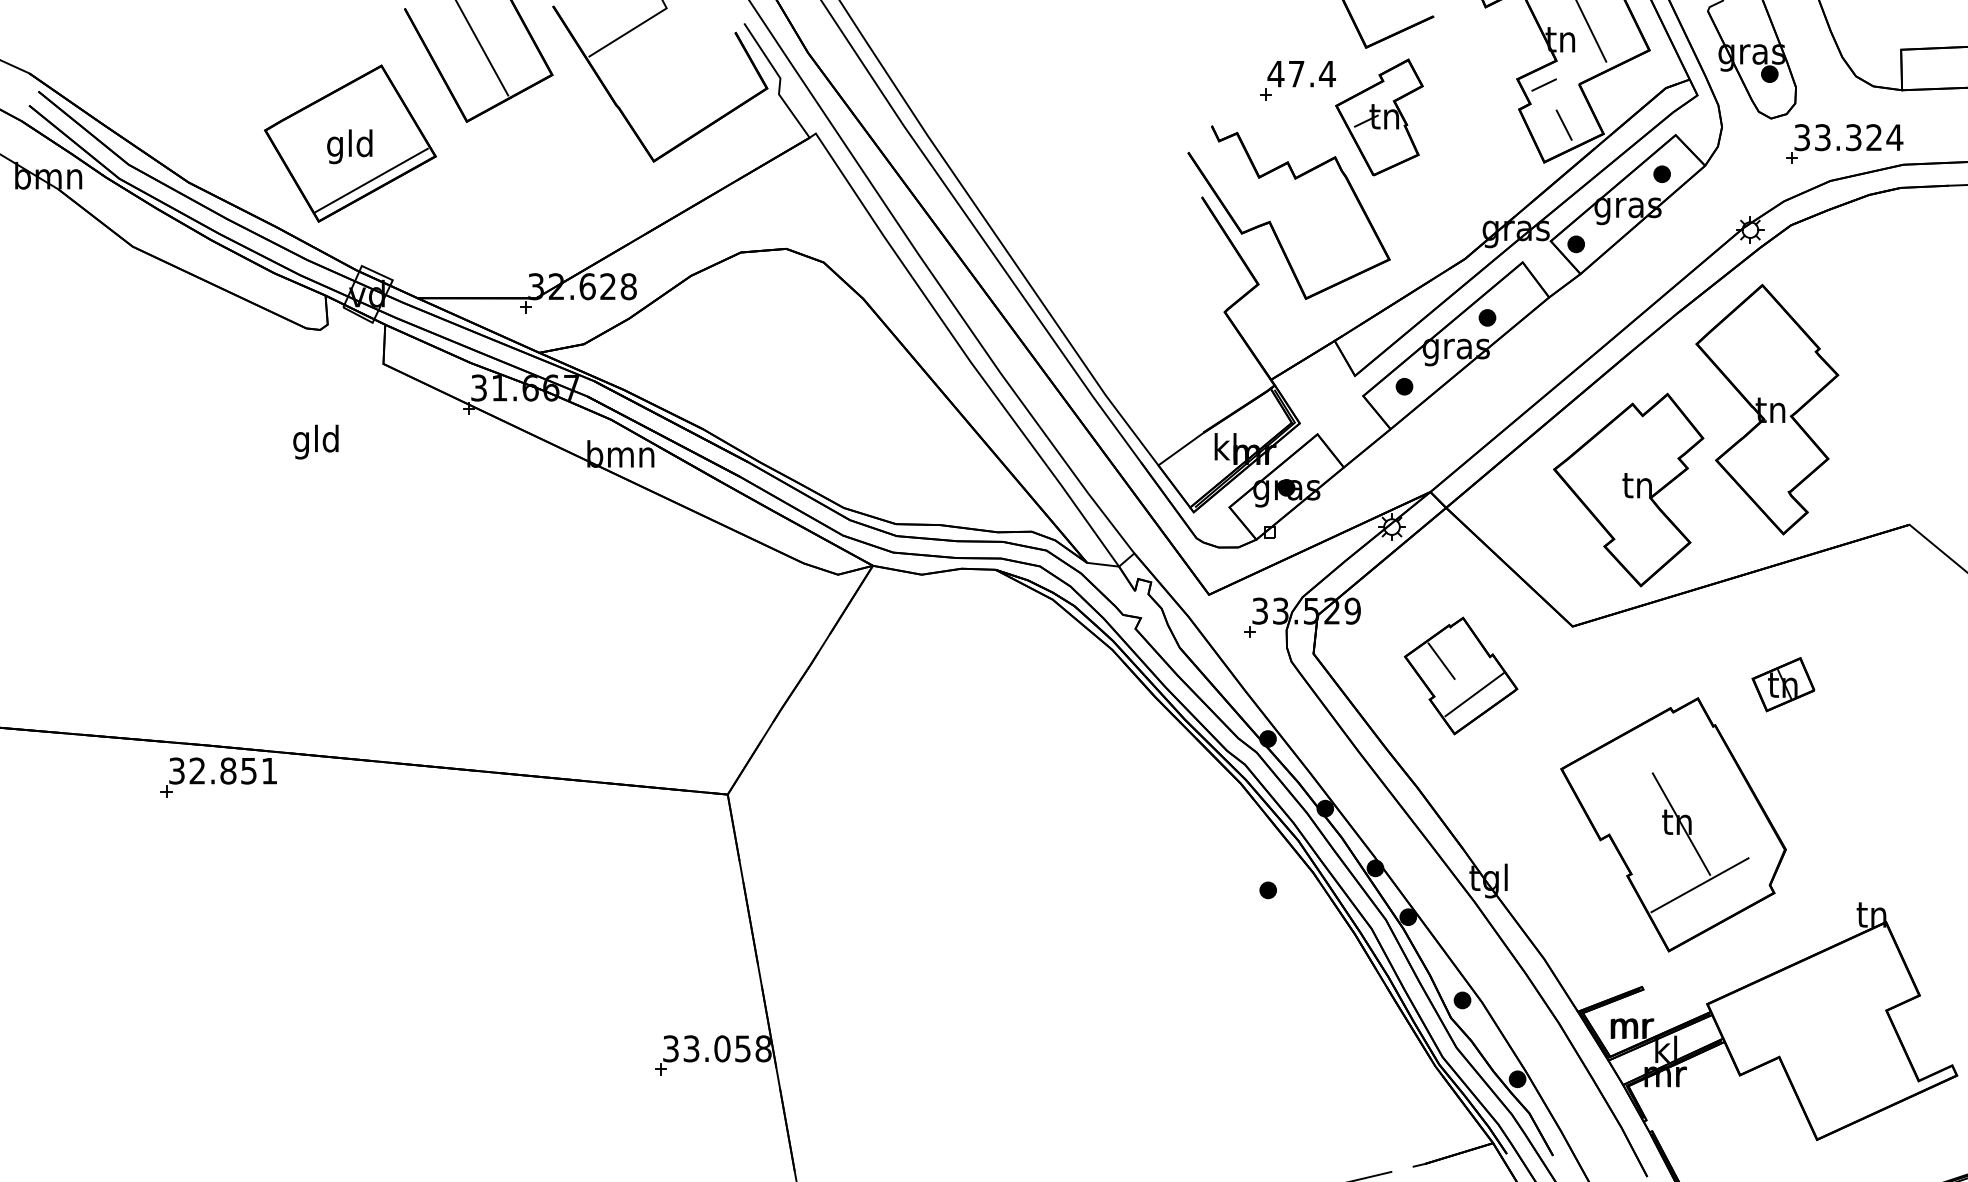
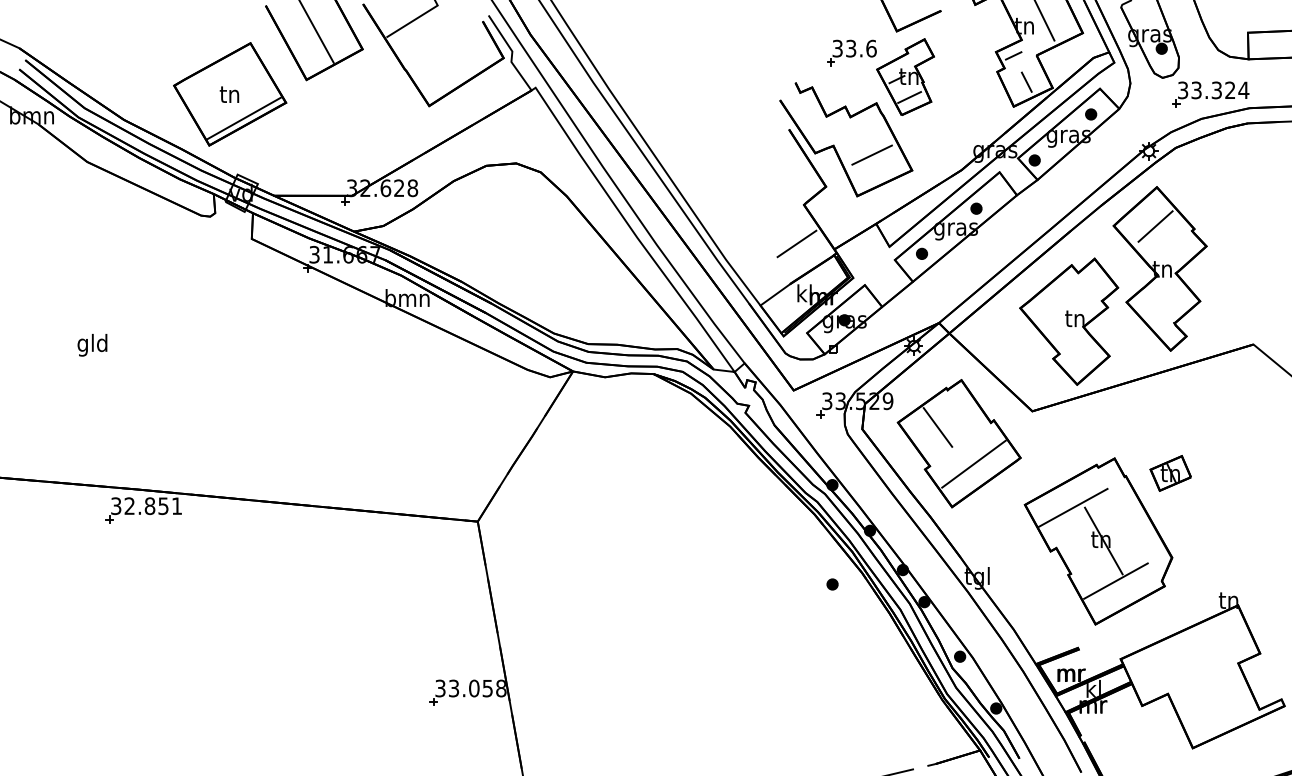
text: (1301, 73) -> (854, 48), 47.4 -> 33.6
text: (349, 146) -> (229, 96), gld -> tn
line: (1385, 148) -> (909, 97), added
line: (1327, 235) -> (871, 154), added
line: (1760, 344) -> (1155, 226), added
line: (1213, 370) -> (796, 243), added
text: (315, 442) -> (92, 345), moved
part: (1460, 675) -> (958, 443), size x1.67
part: (1783, 684) -> (1170, 473), moved
line: (1633, 773) -> (1072, 507), added

